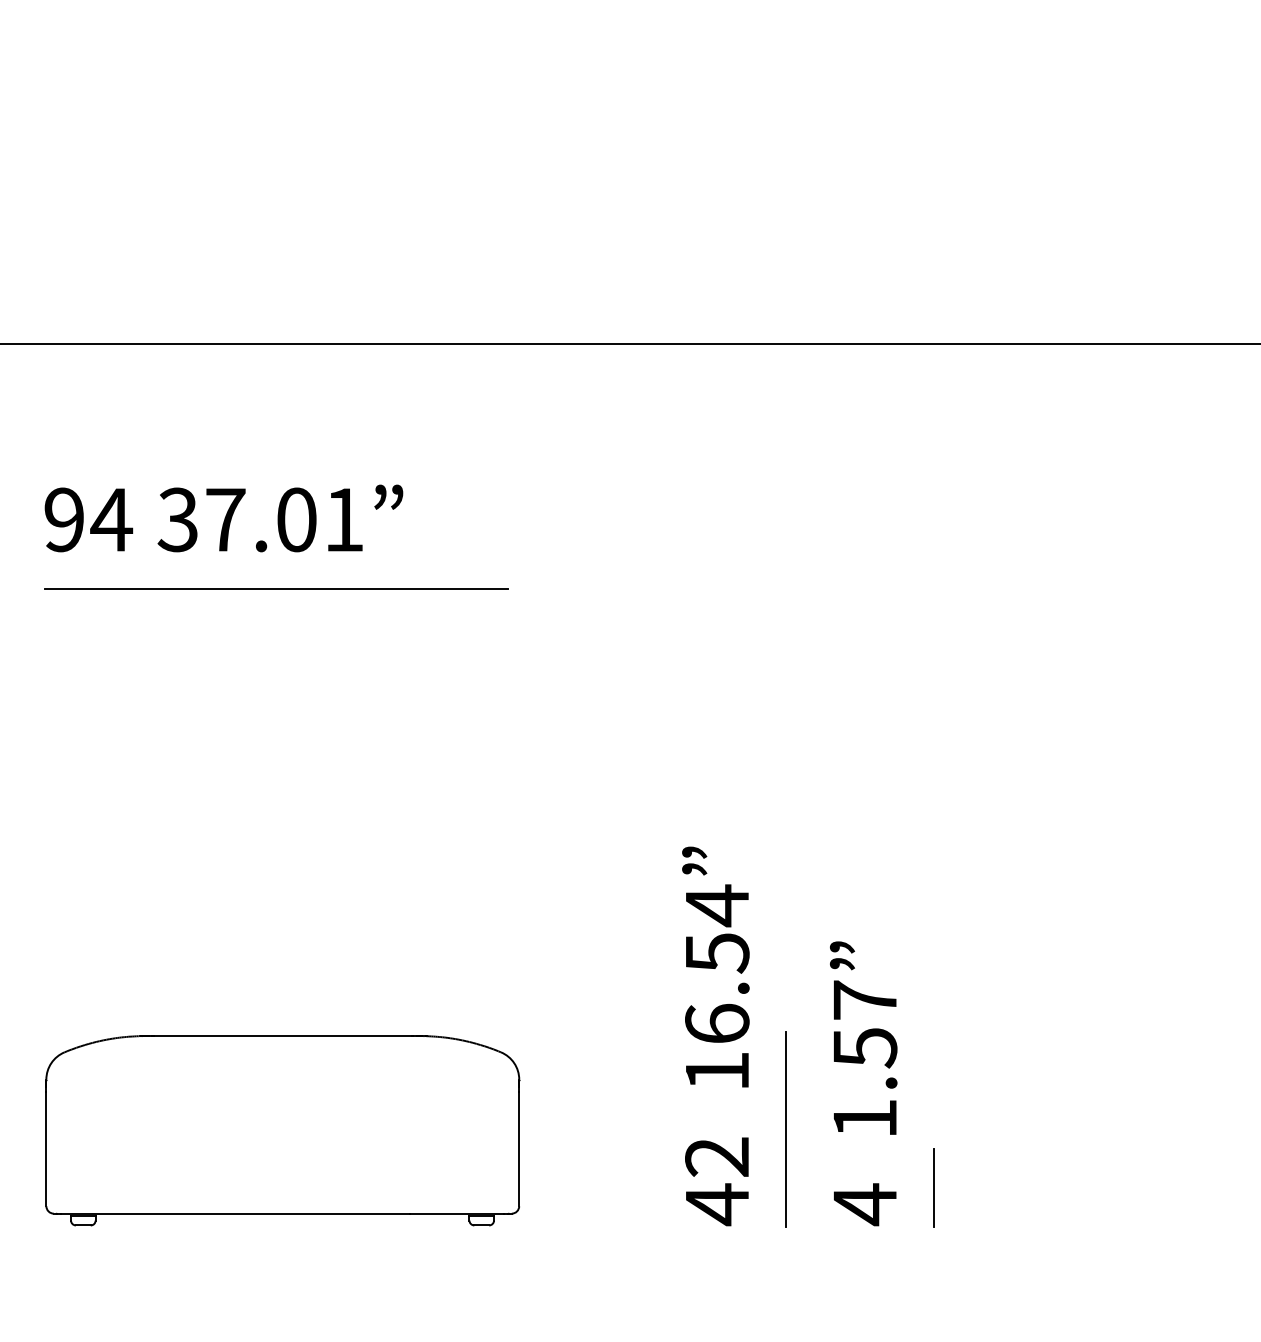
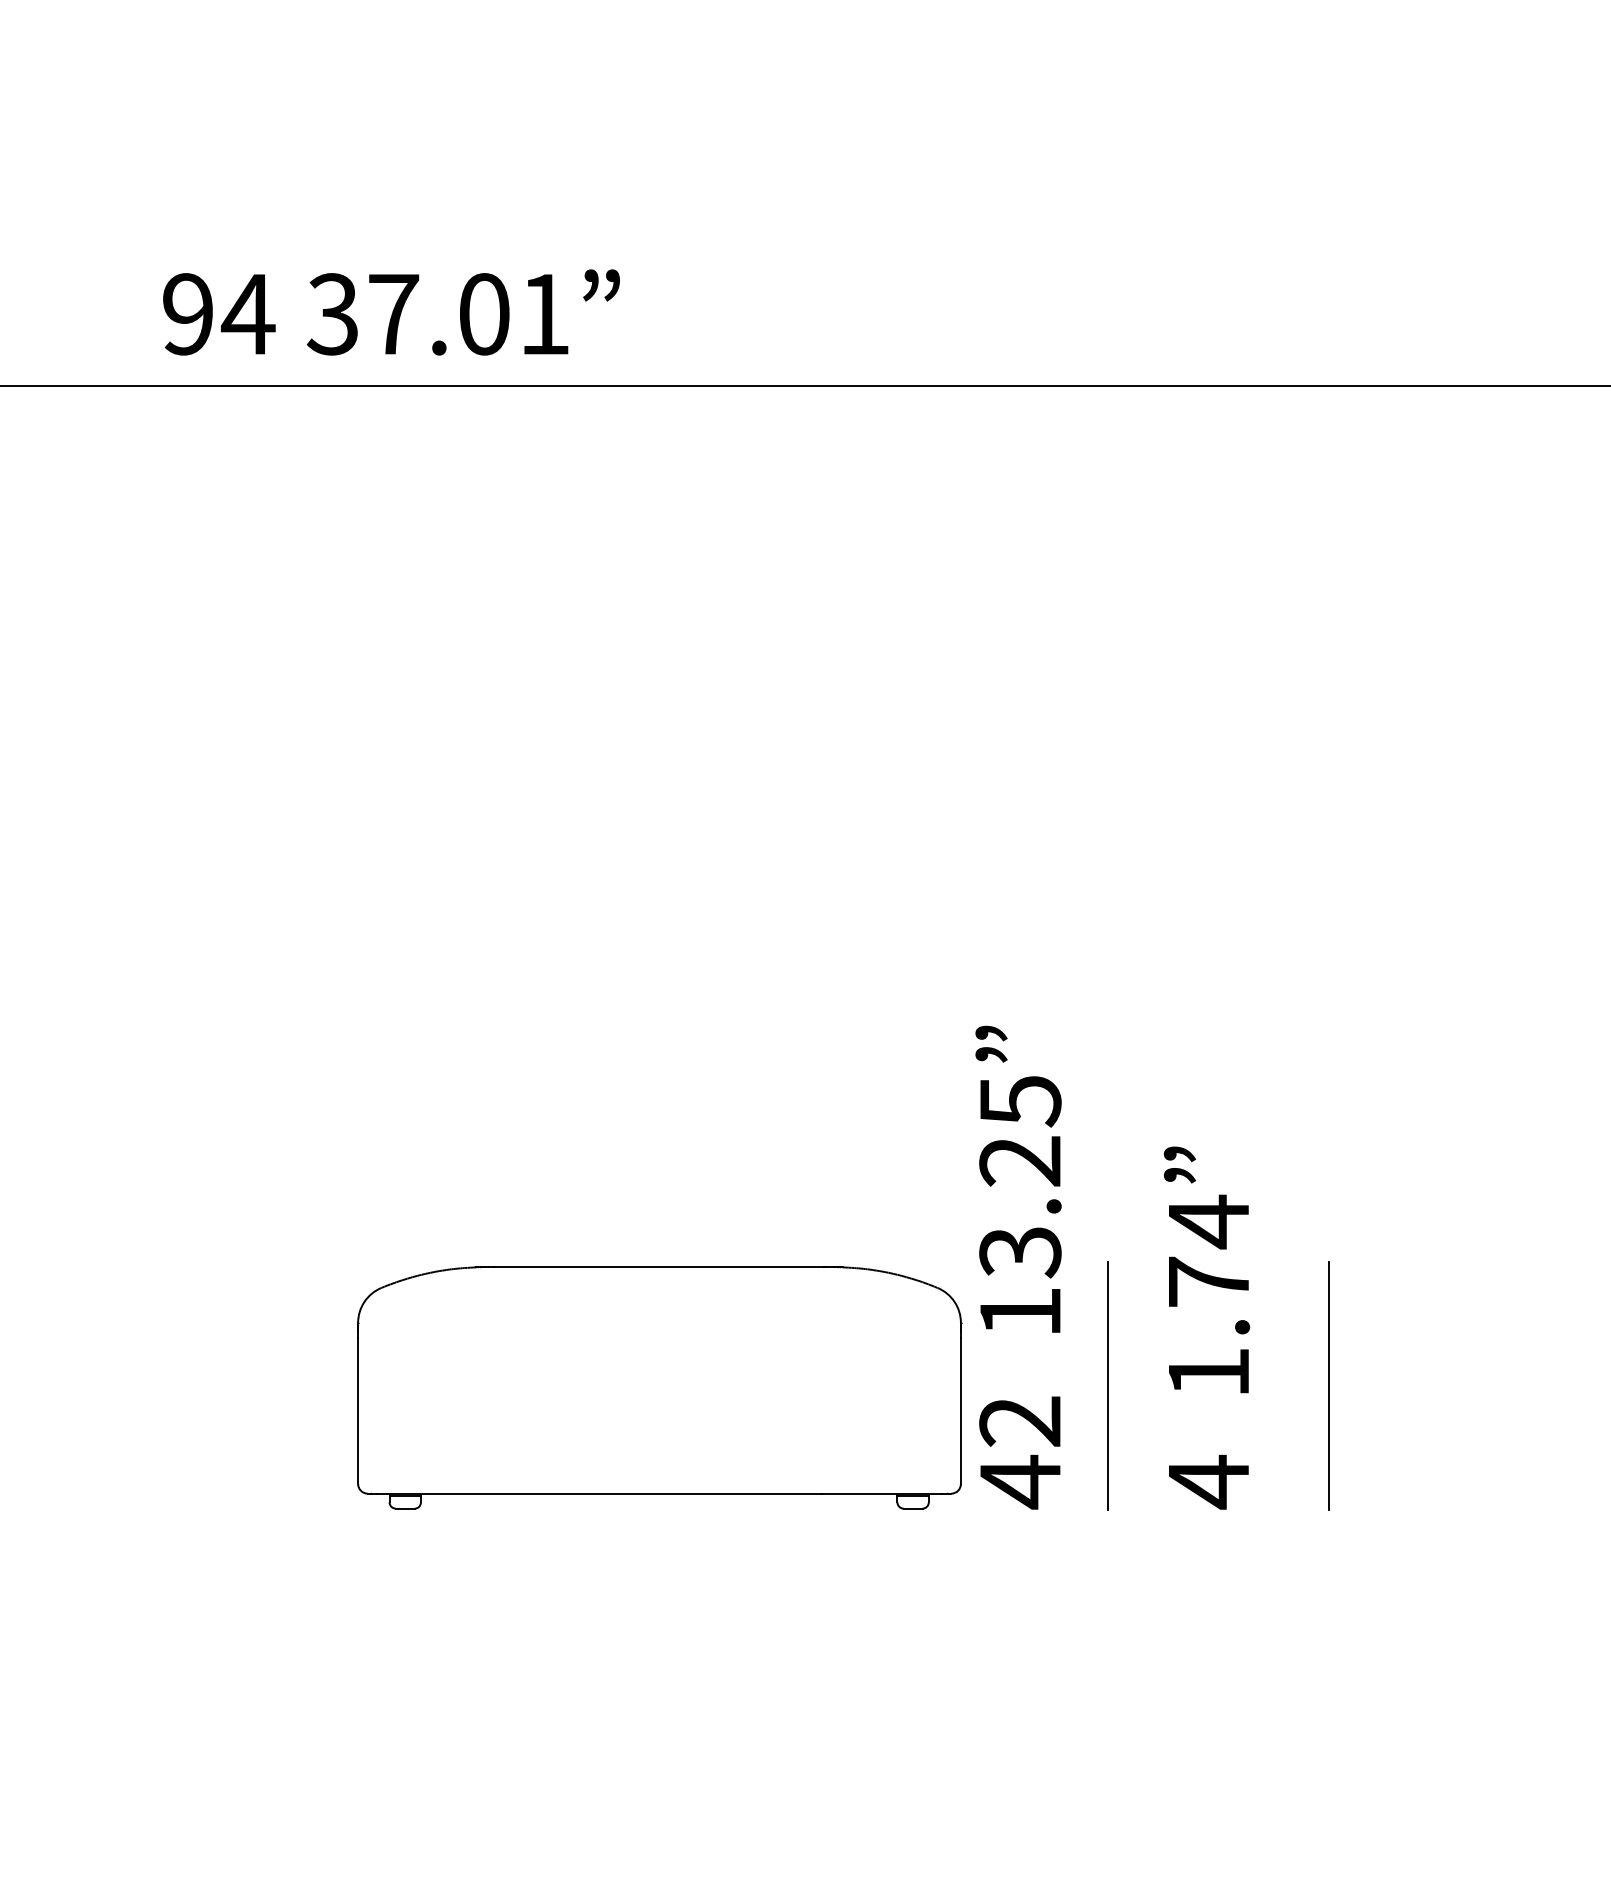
text: (223, 518) -> (391, 312), moved
line: (275, 588) -> (457, 696), removed
text: (717, 964) -> (1020, 1175), 16.54 -> 13.25
text: (865, 1023) -> (1209, 1251), 1.57 -> 1.74
line: (959, 1128) -> (1328, 1385), added
part: (282, 1130) -> (659, 1387), moved
line: (933, 1187) -> (1296, 1460), removed

